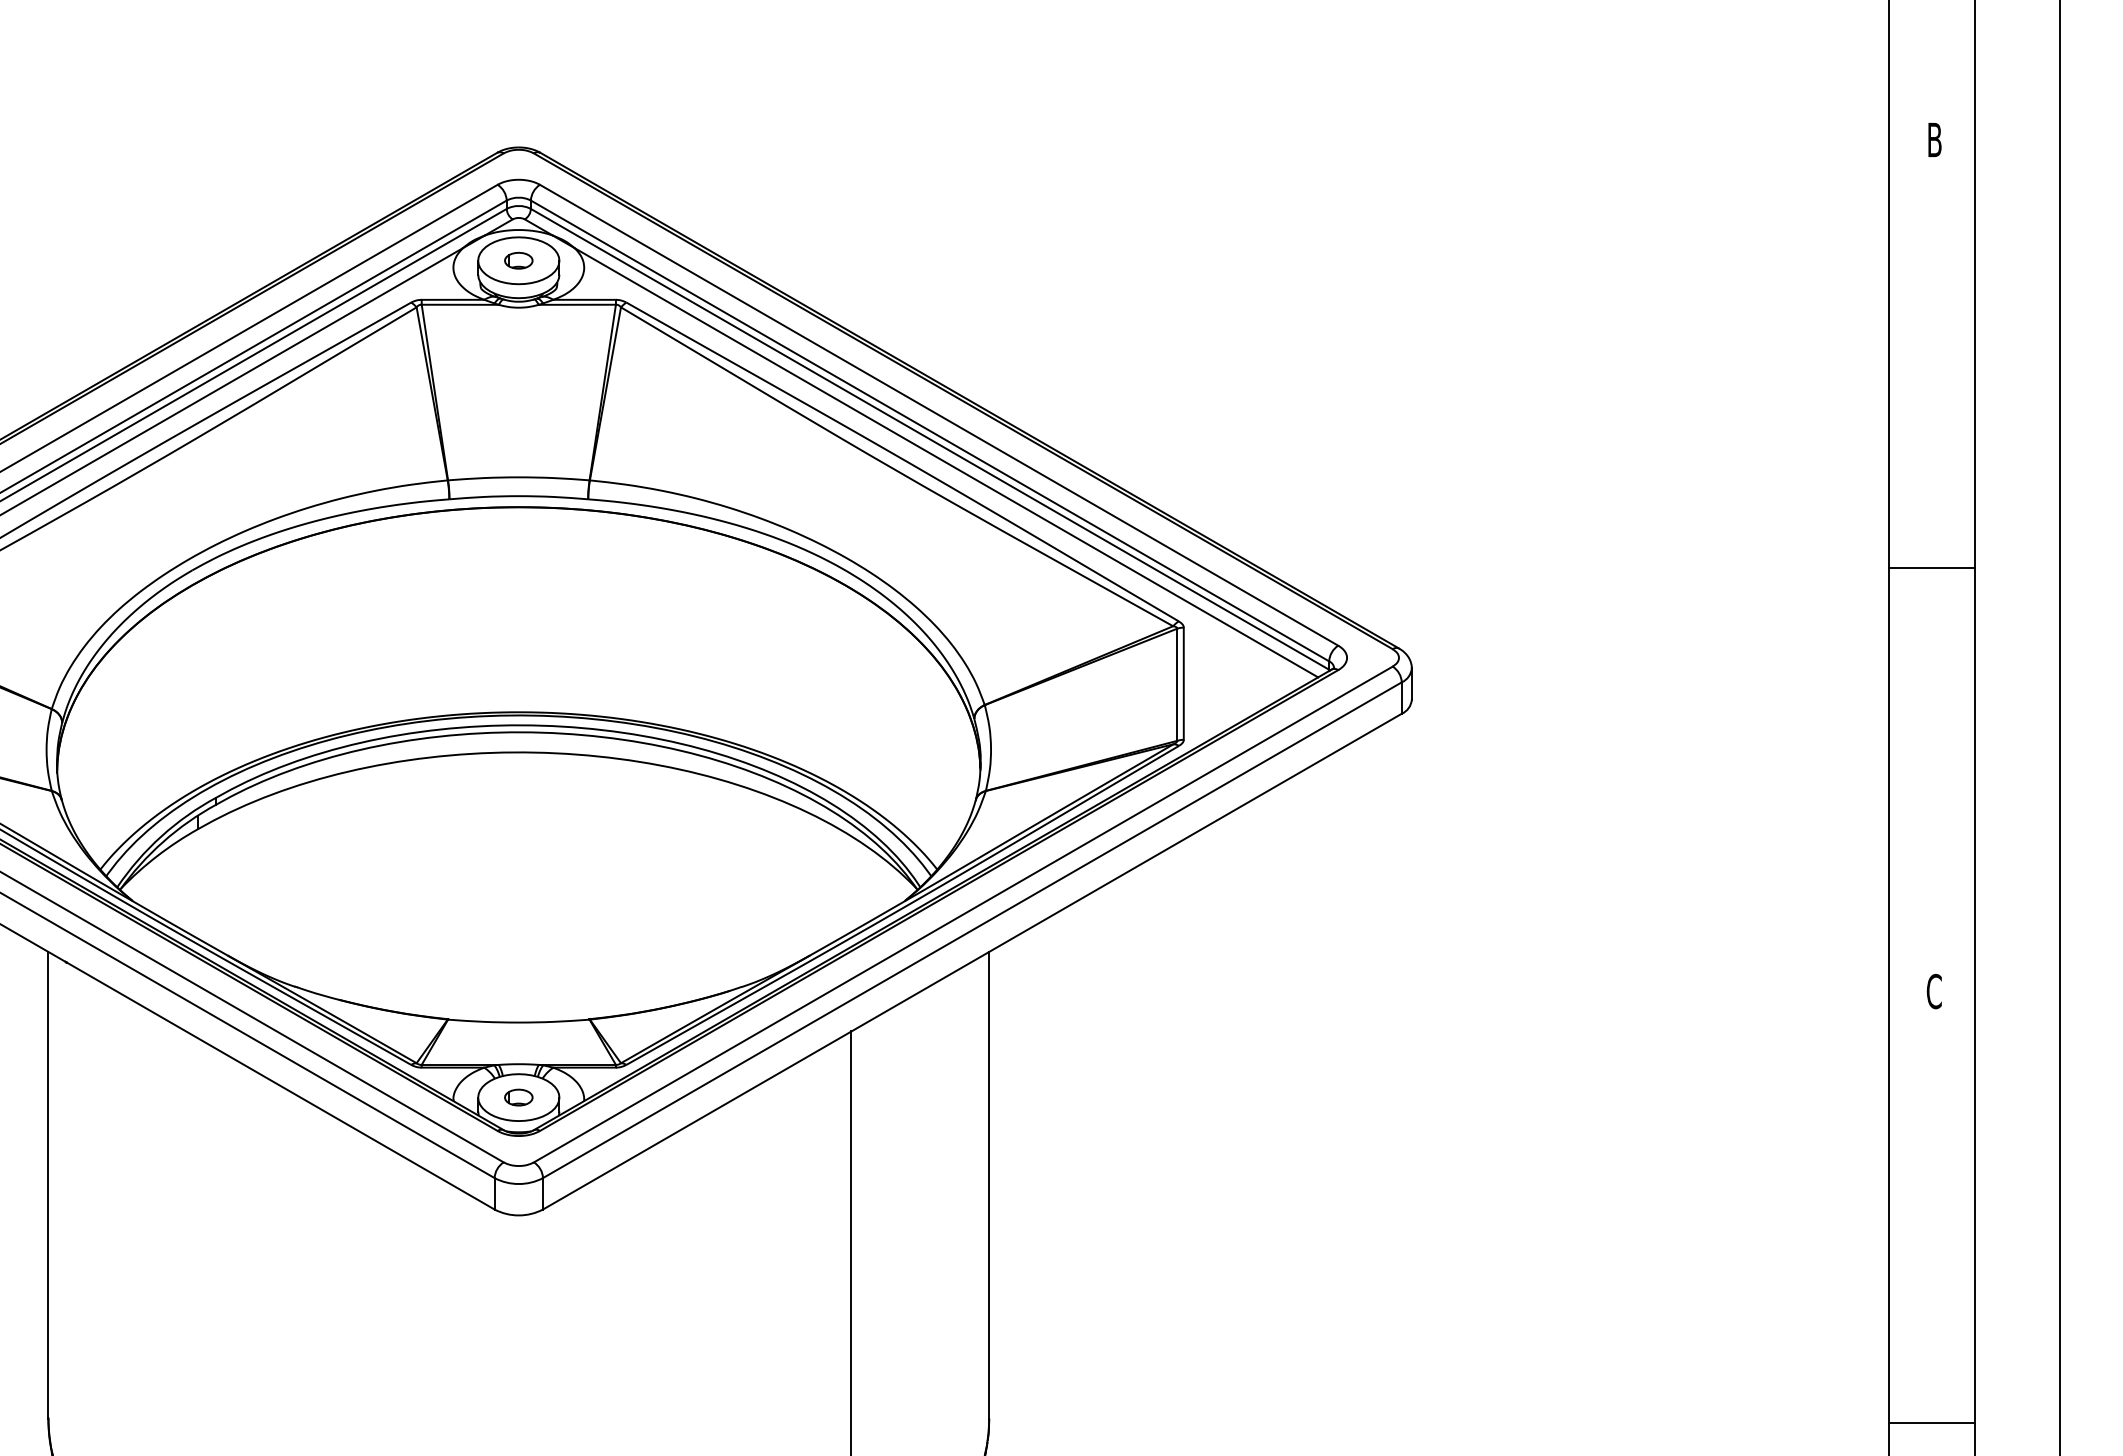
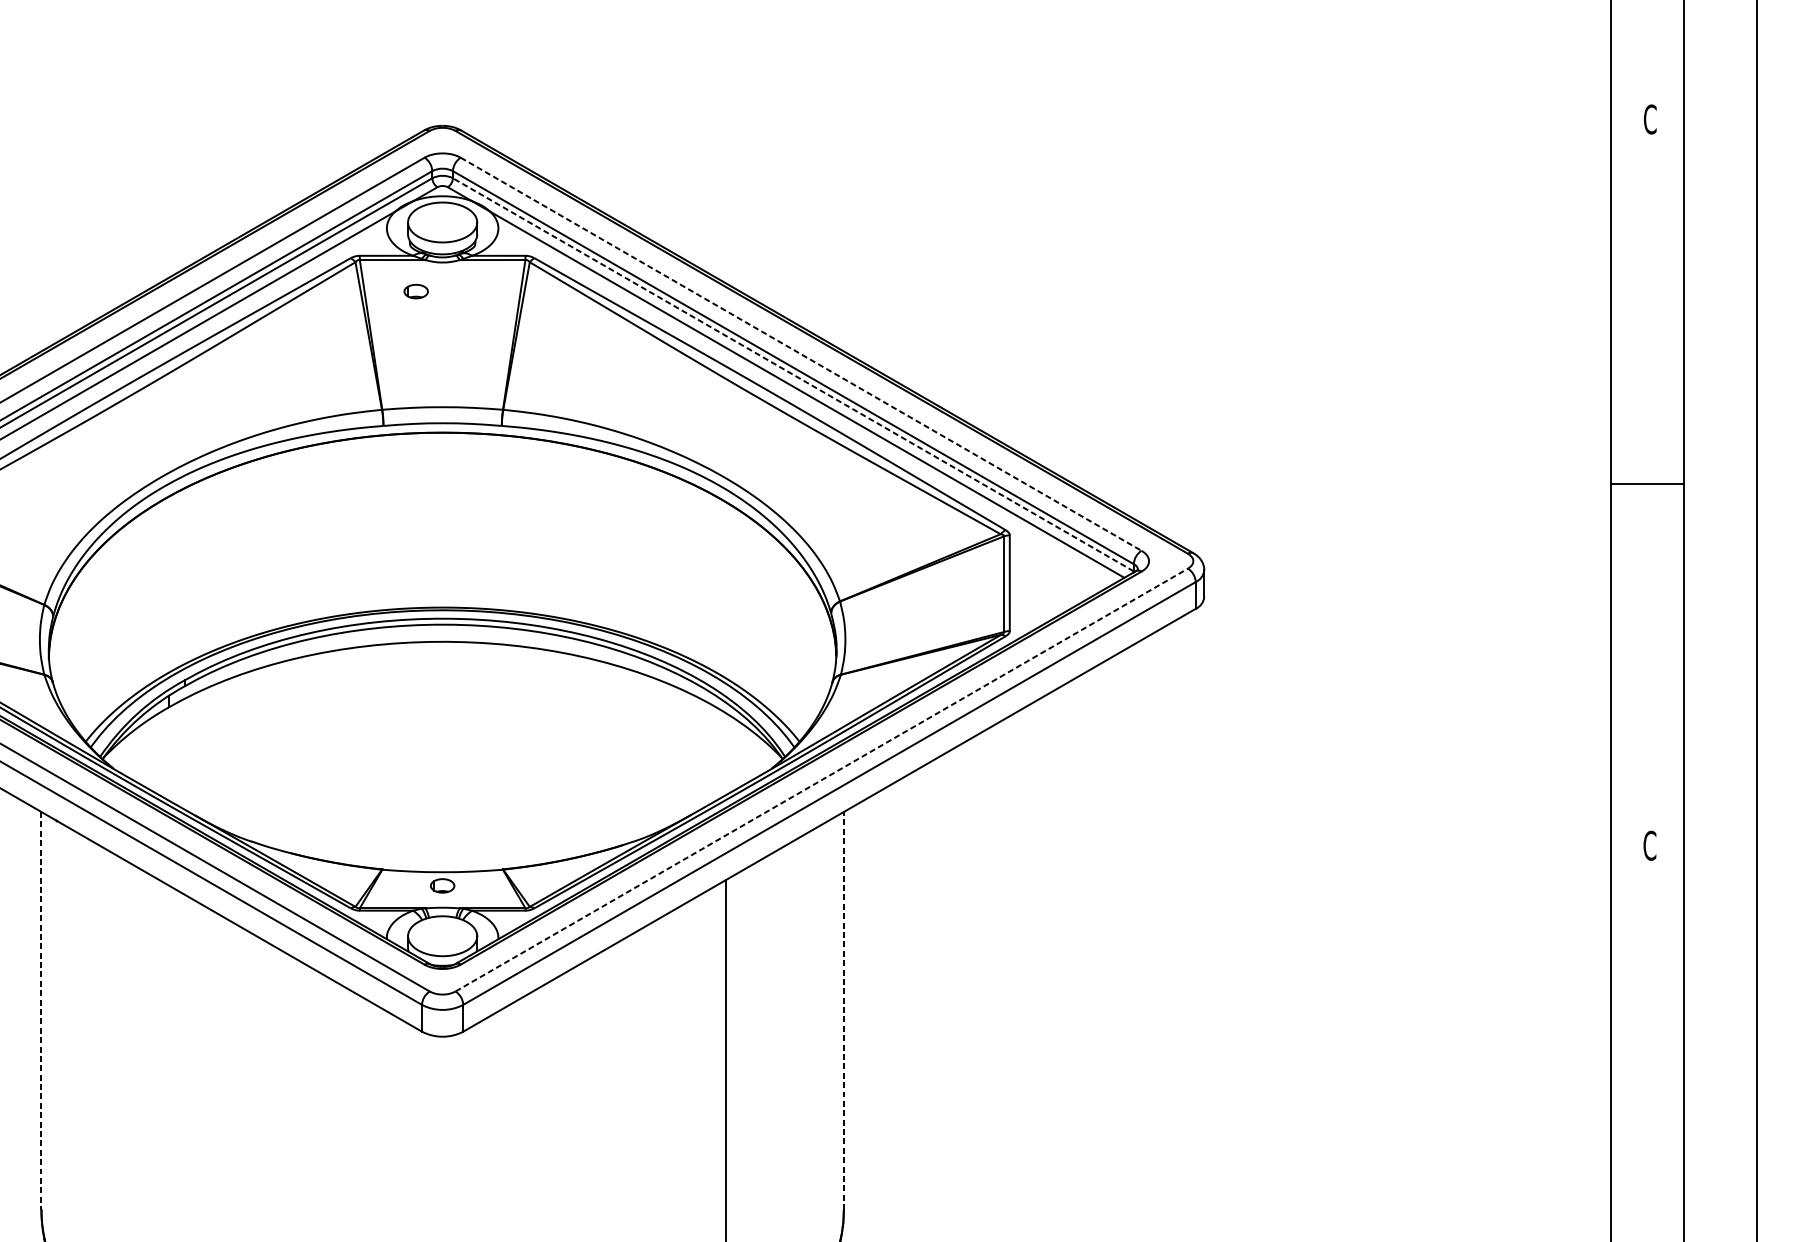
text: (1934, 139) -> (1650, 119), B -> C
part: (518, 260) -> (415, 291), moved
line: (939, 415) -> (801, 354), solid -> dashed
line: (930, 439) -> (793, 374), solid -> dashed
line: (963, 914) -> (821, 780), solid -> dashed
part: (518, 1097) -> (442, 885), moved
line: (989, 1184) -> (844, 1010), solid -> dashed
line: (48, 1185) -> (41, 1011), solid -> dashed
line: (1931, 1423) -> (1647, 1214), removed

